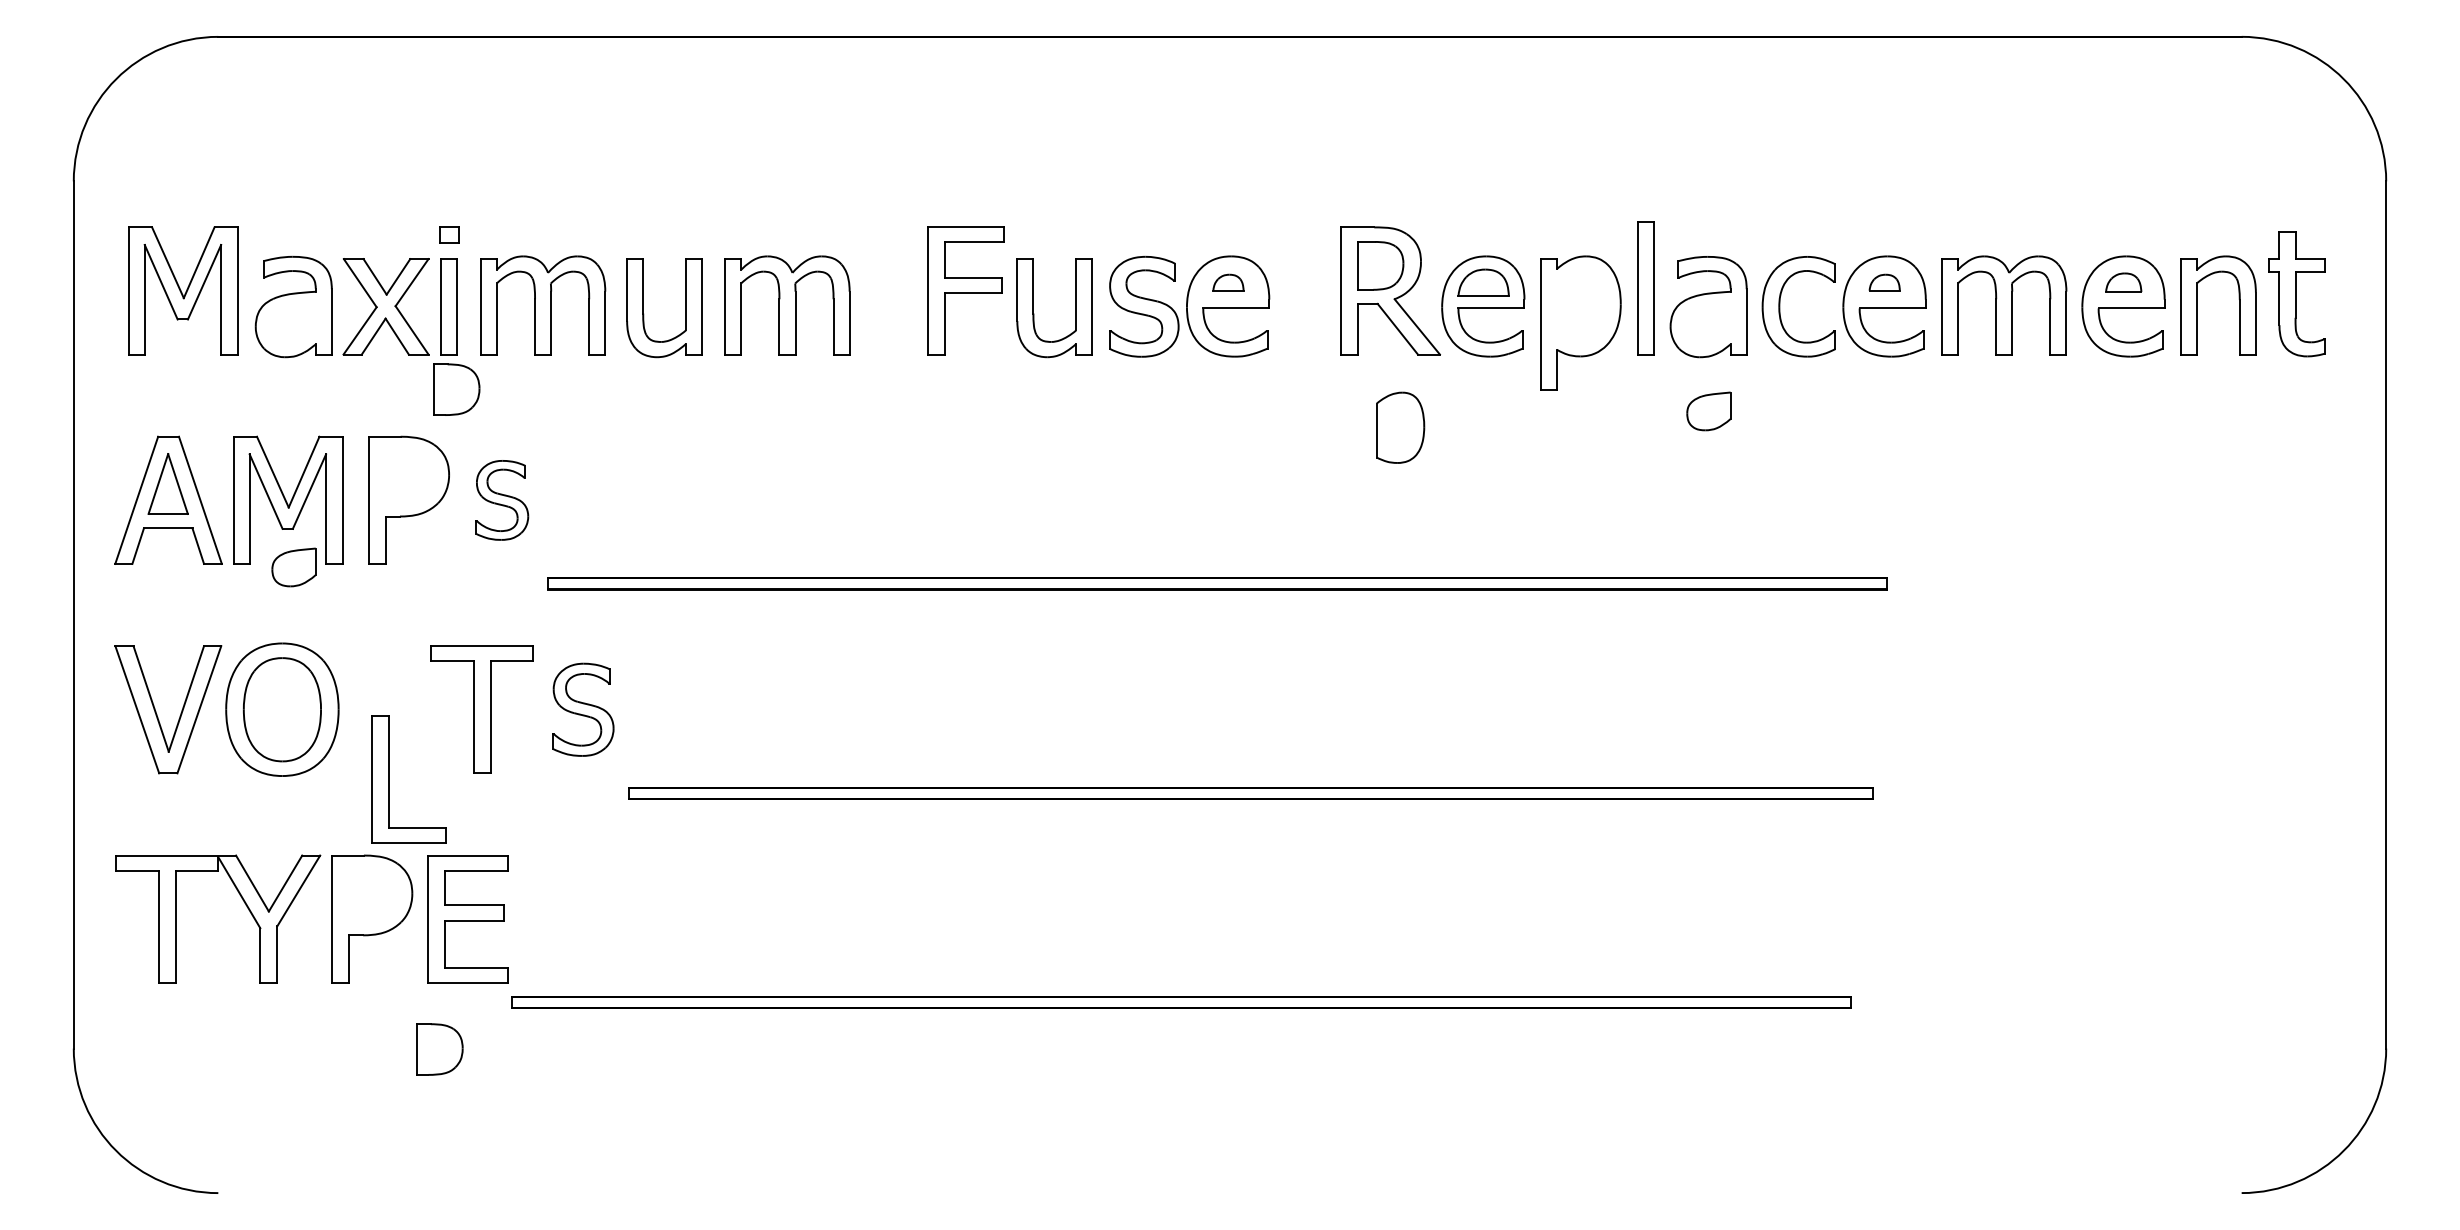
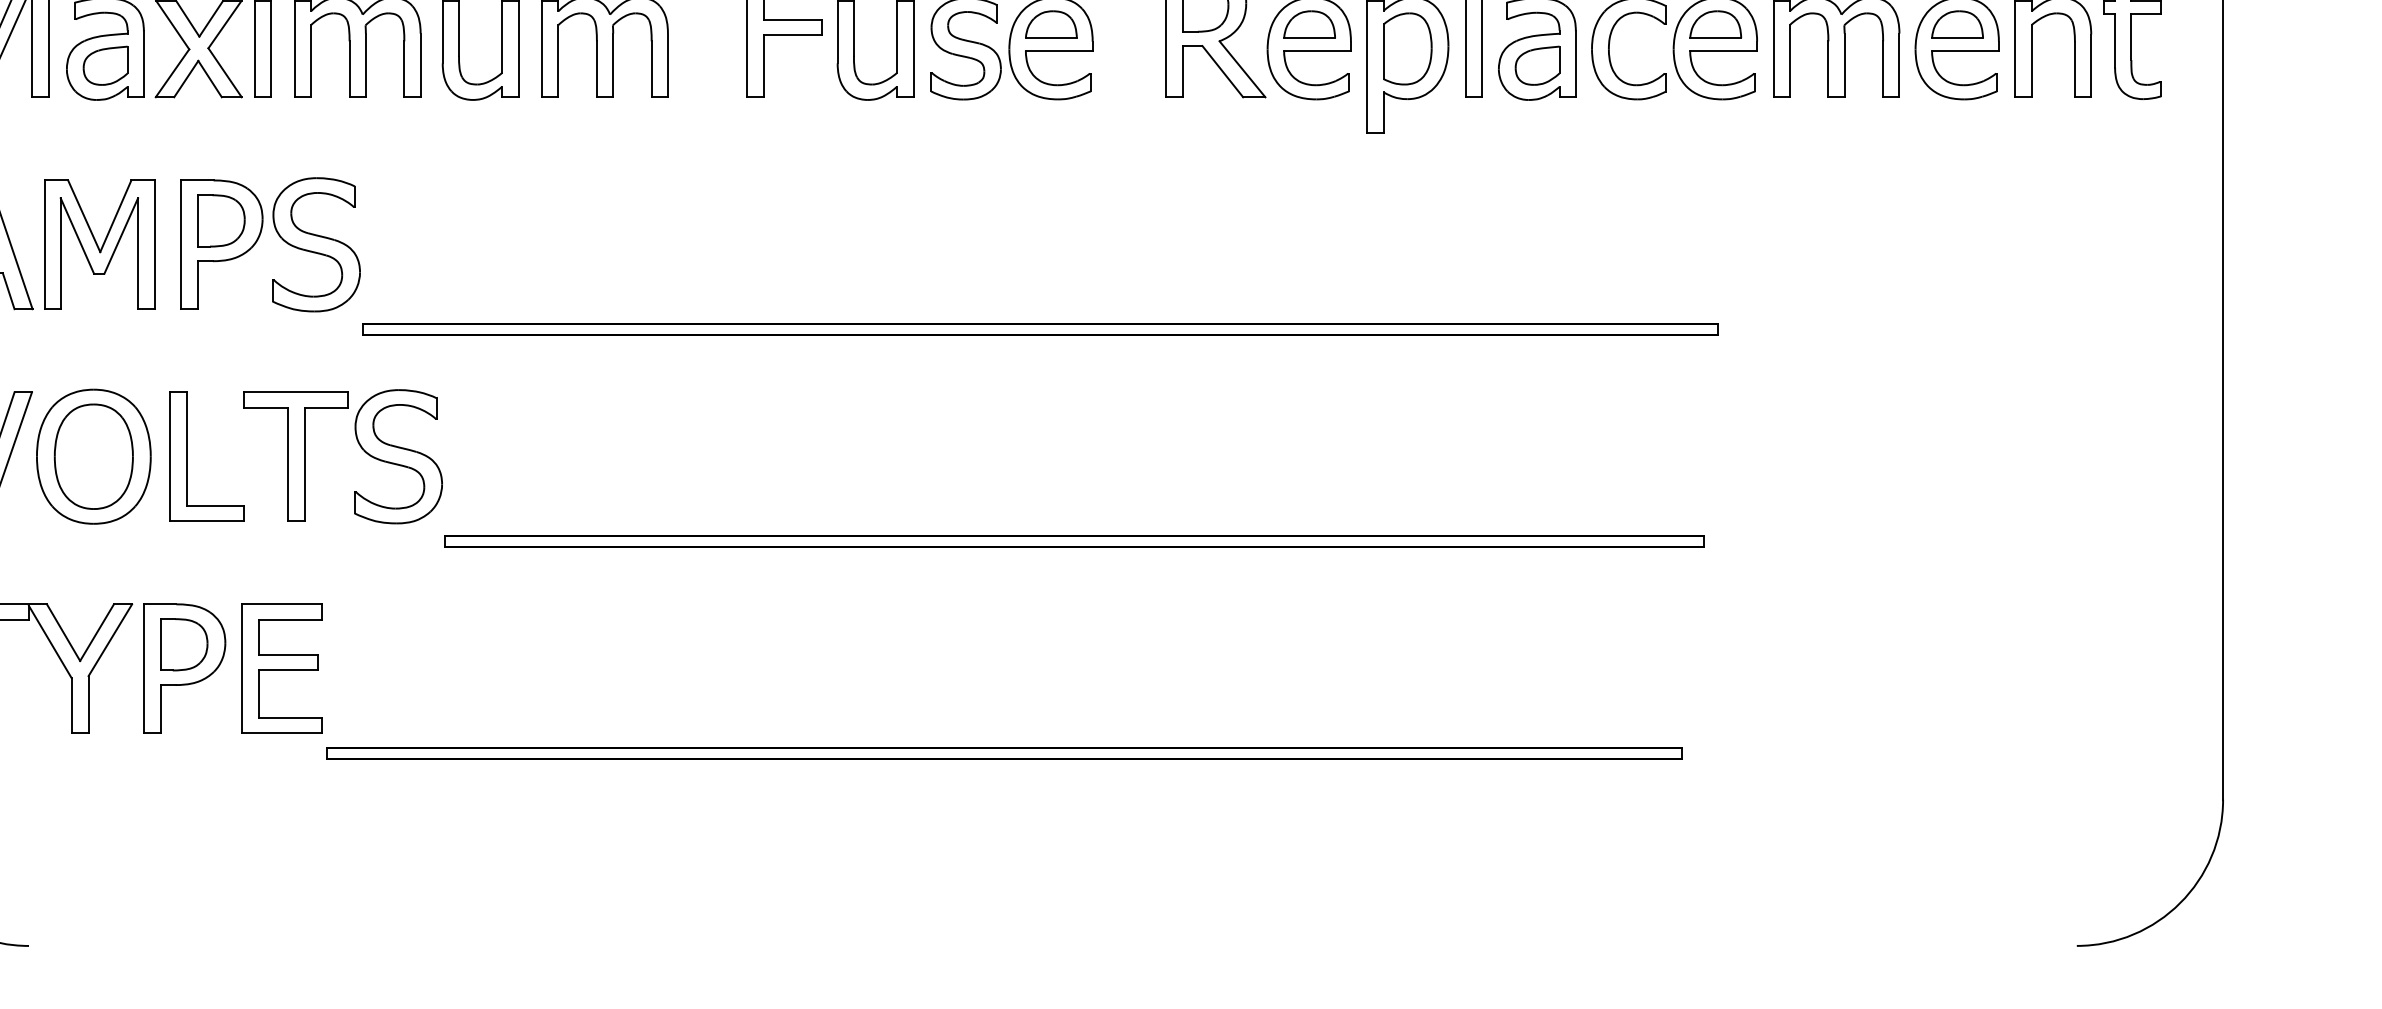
part: (1228, 282) -> (1051, 24), size x1.67
part: (1884, 282) -> (1715, 24), size x1.67
part: (2123, 282) -> (1957, 24), size x1.43
part: (456, 389) -> (221, 220), moved
part: (1708, 411) -> (1537, 65), moved
part: (1400, 427) -> (1407, 48), moved
part: (502, 500) -> (316, 244), size x1.67
part: (293, 567) -> (105, 65), moved
part: (583, 709) -> (398, 456), size x1.43
part: (389, 779) -> (187, 456), moved
part: (439, 1049) -> (184, 644), moved

